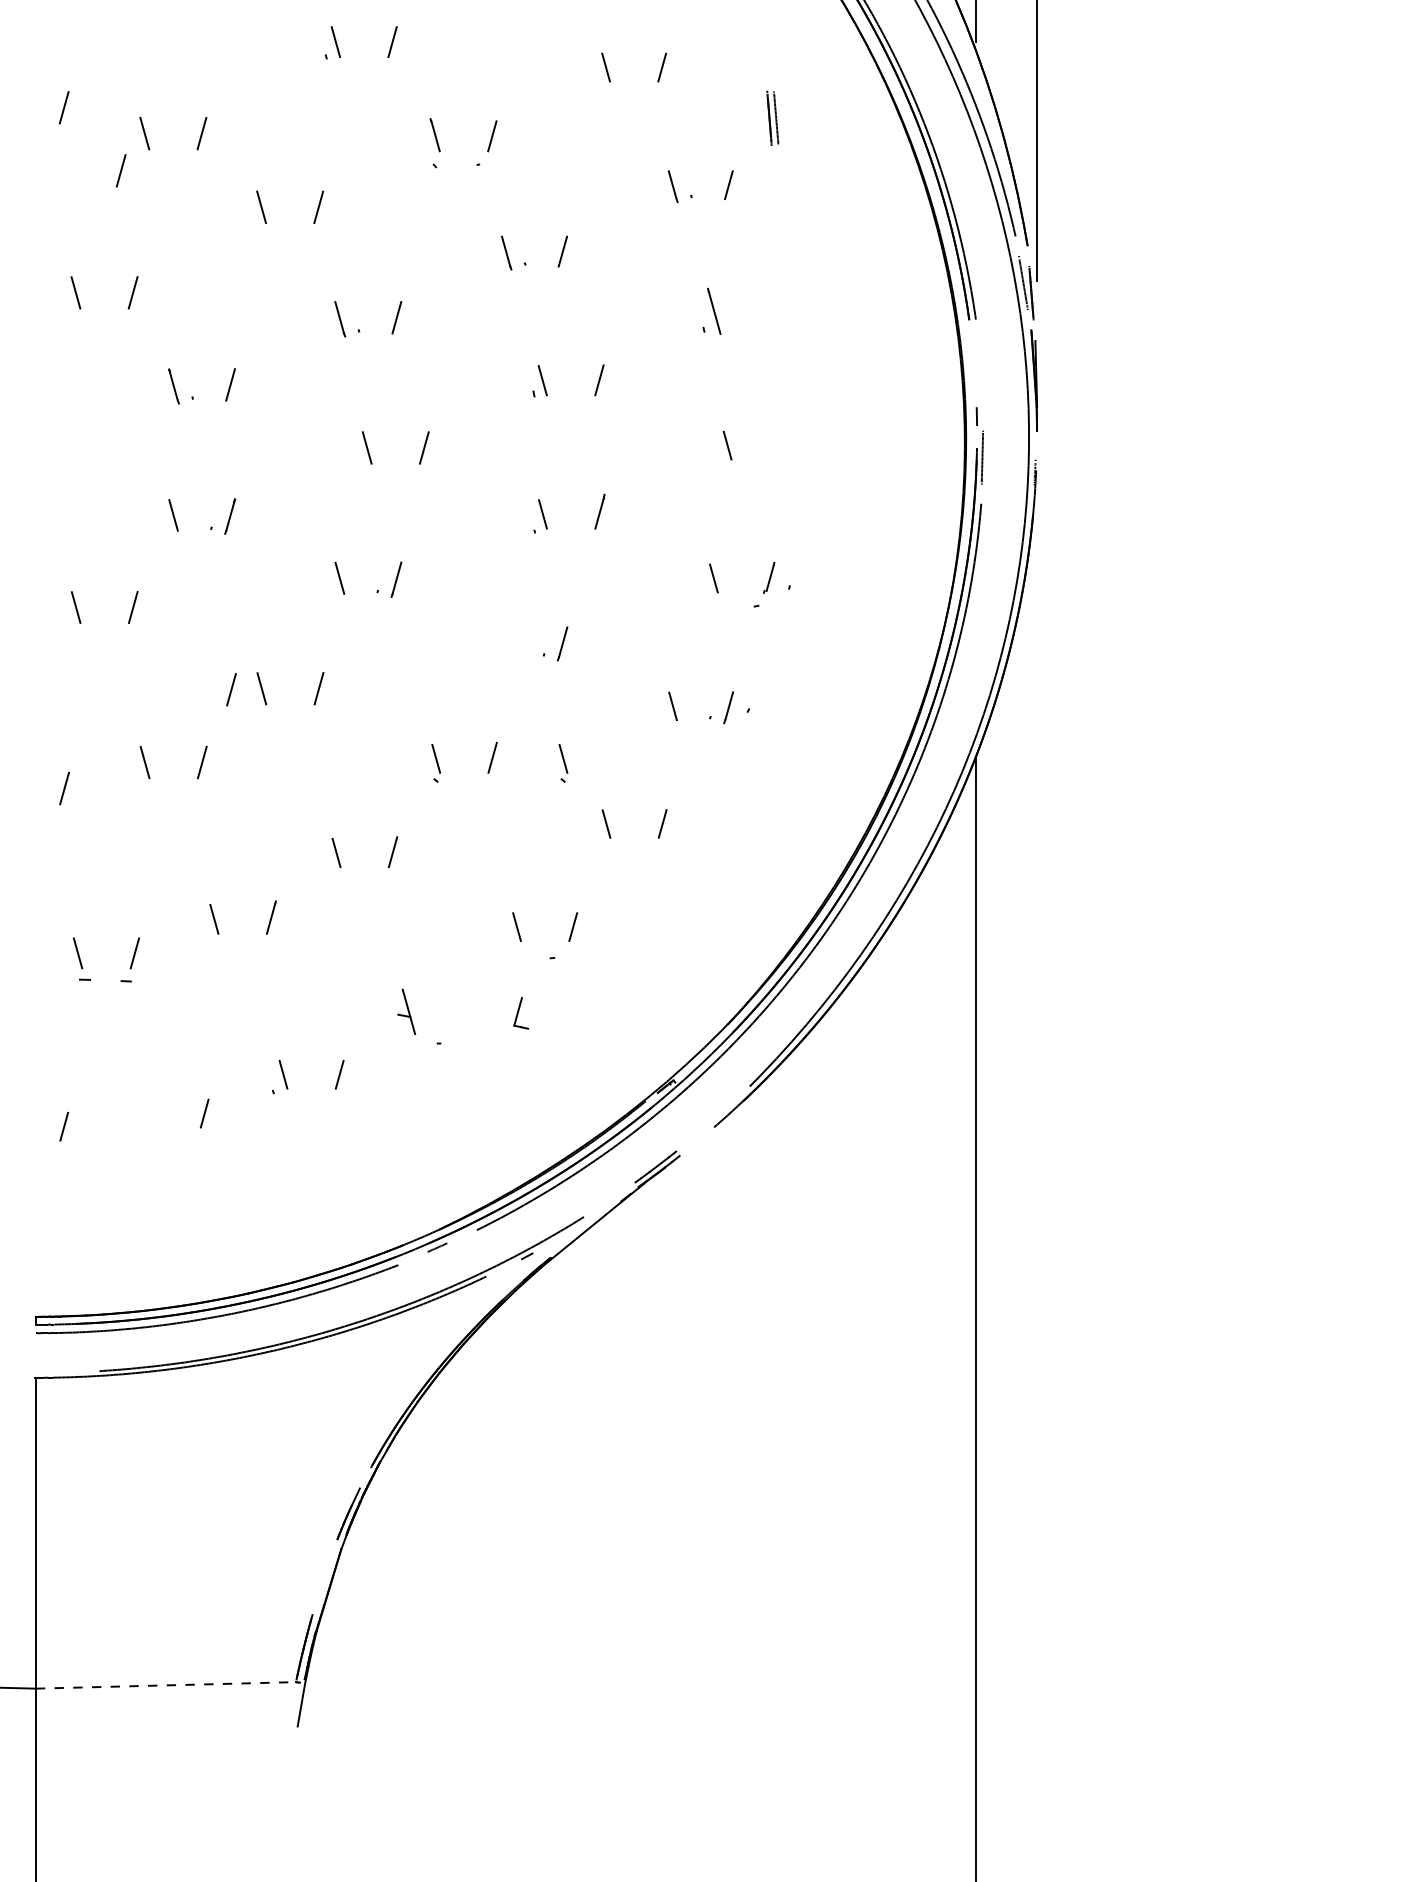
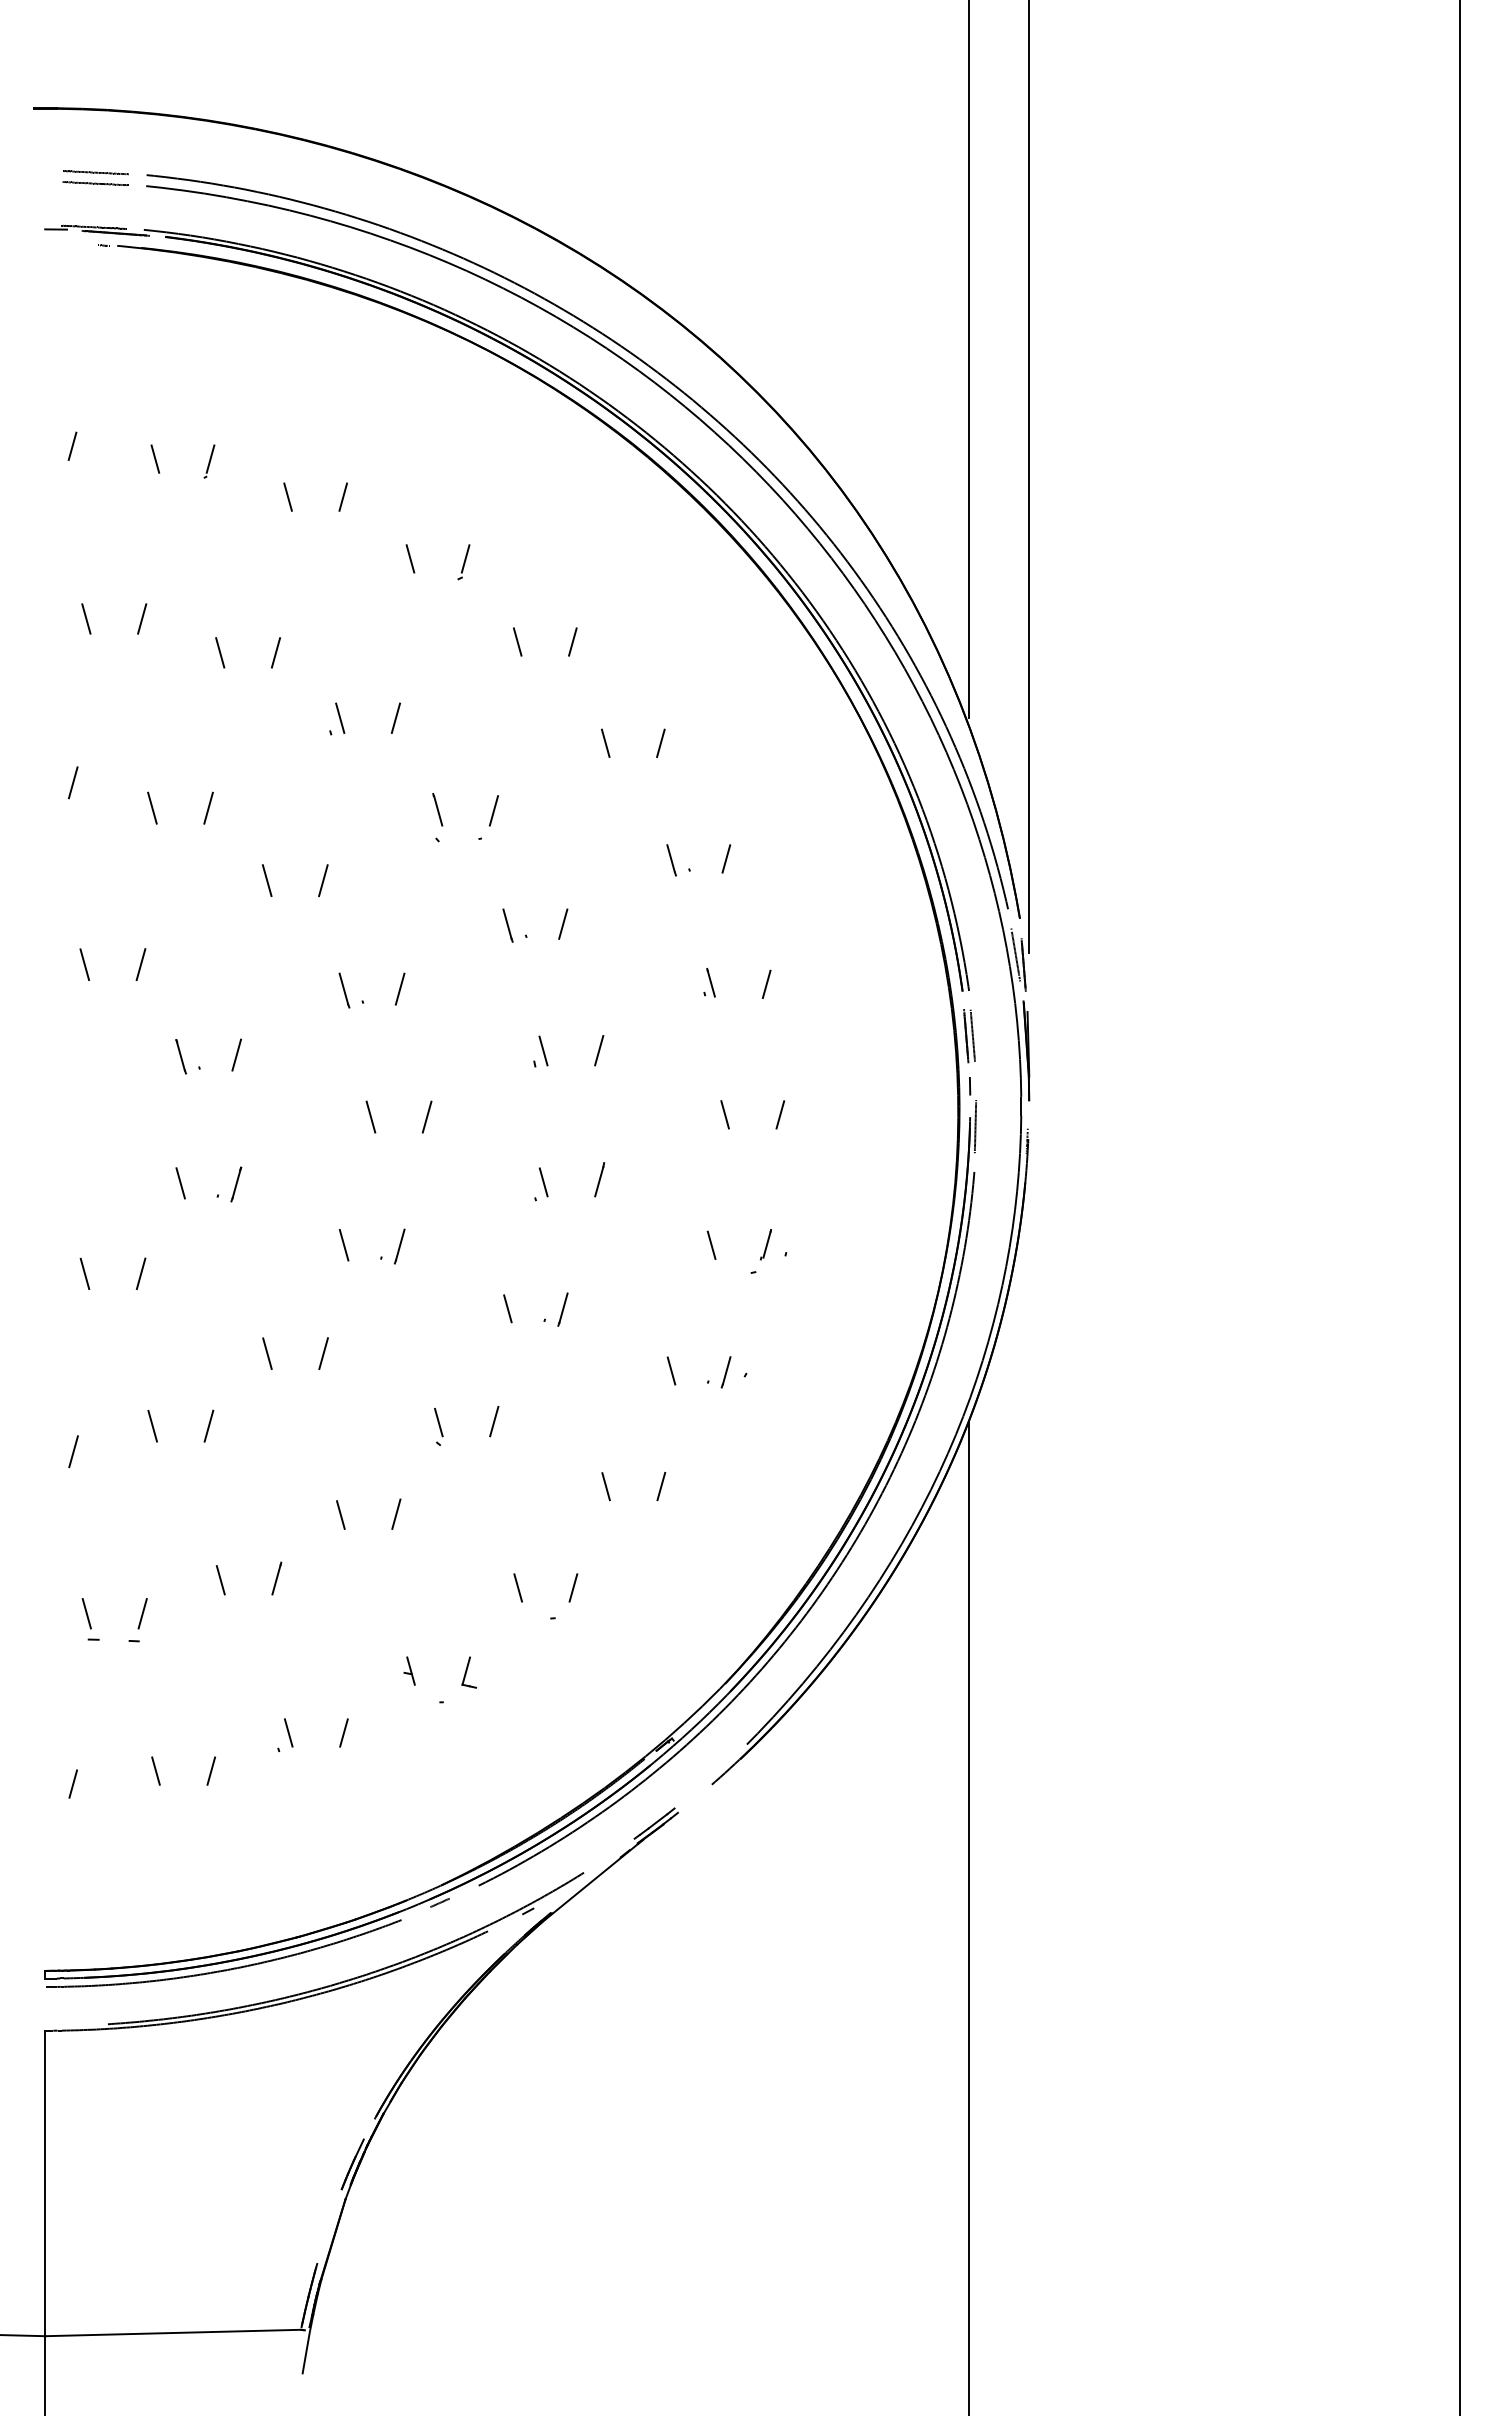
part: (772, 118) -> (969, 1036), moved
line: (121, 170) -> (129, 844), removed
part: (711, 310) -> (709, 982), size x0.62
line: (769, 312) -> (766, 983), added
line: (783, 445) -> (780, 1114), added
line: (506, 642) -> (507, 1308), added
line: (231, 689) -> (237, 1354), removed
part: (563, 762) -> (563, 1426), removed
part: (406, 1011) -> (409, 1670), size x0.62
part: (520, 1013) -> (468, 1672), moved
line: (147, 1112) -> (155, 1770), added
line: (166, 1685) -> (173, 2333), dashed -> solid

